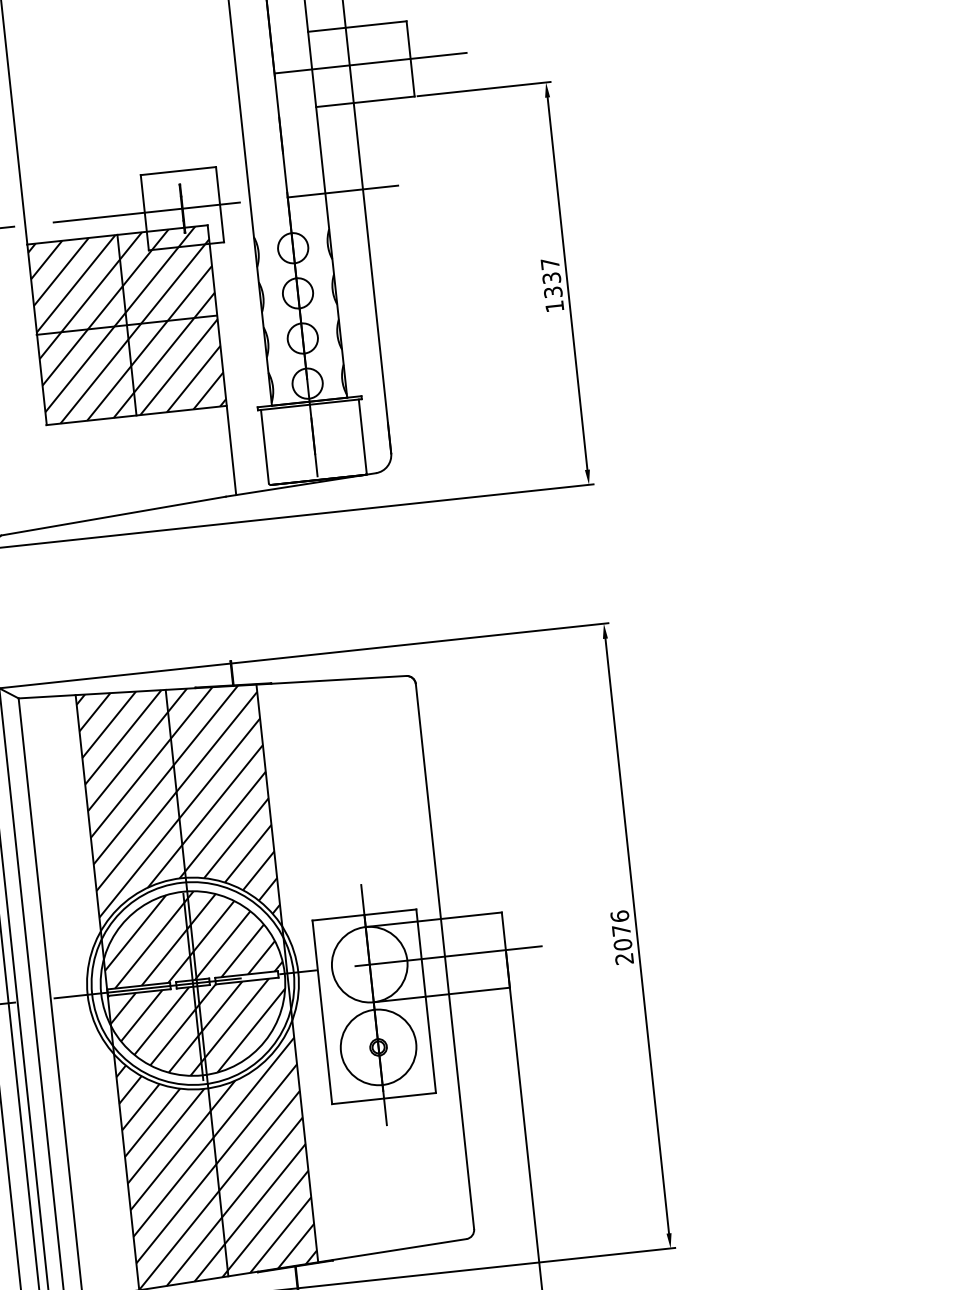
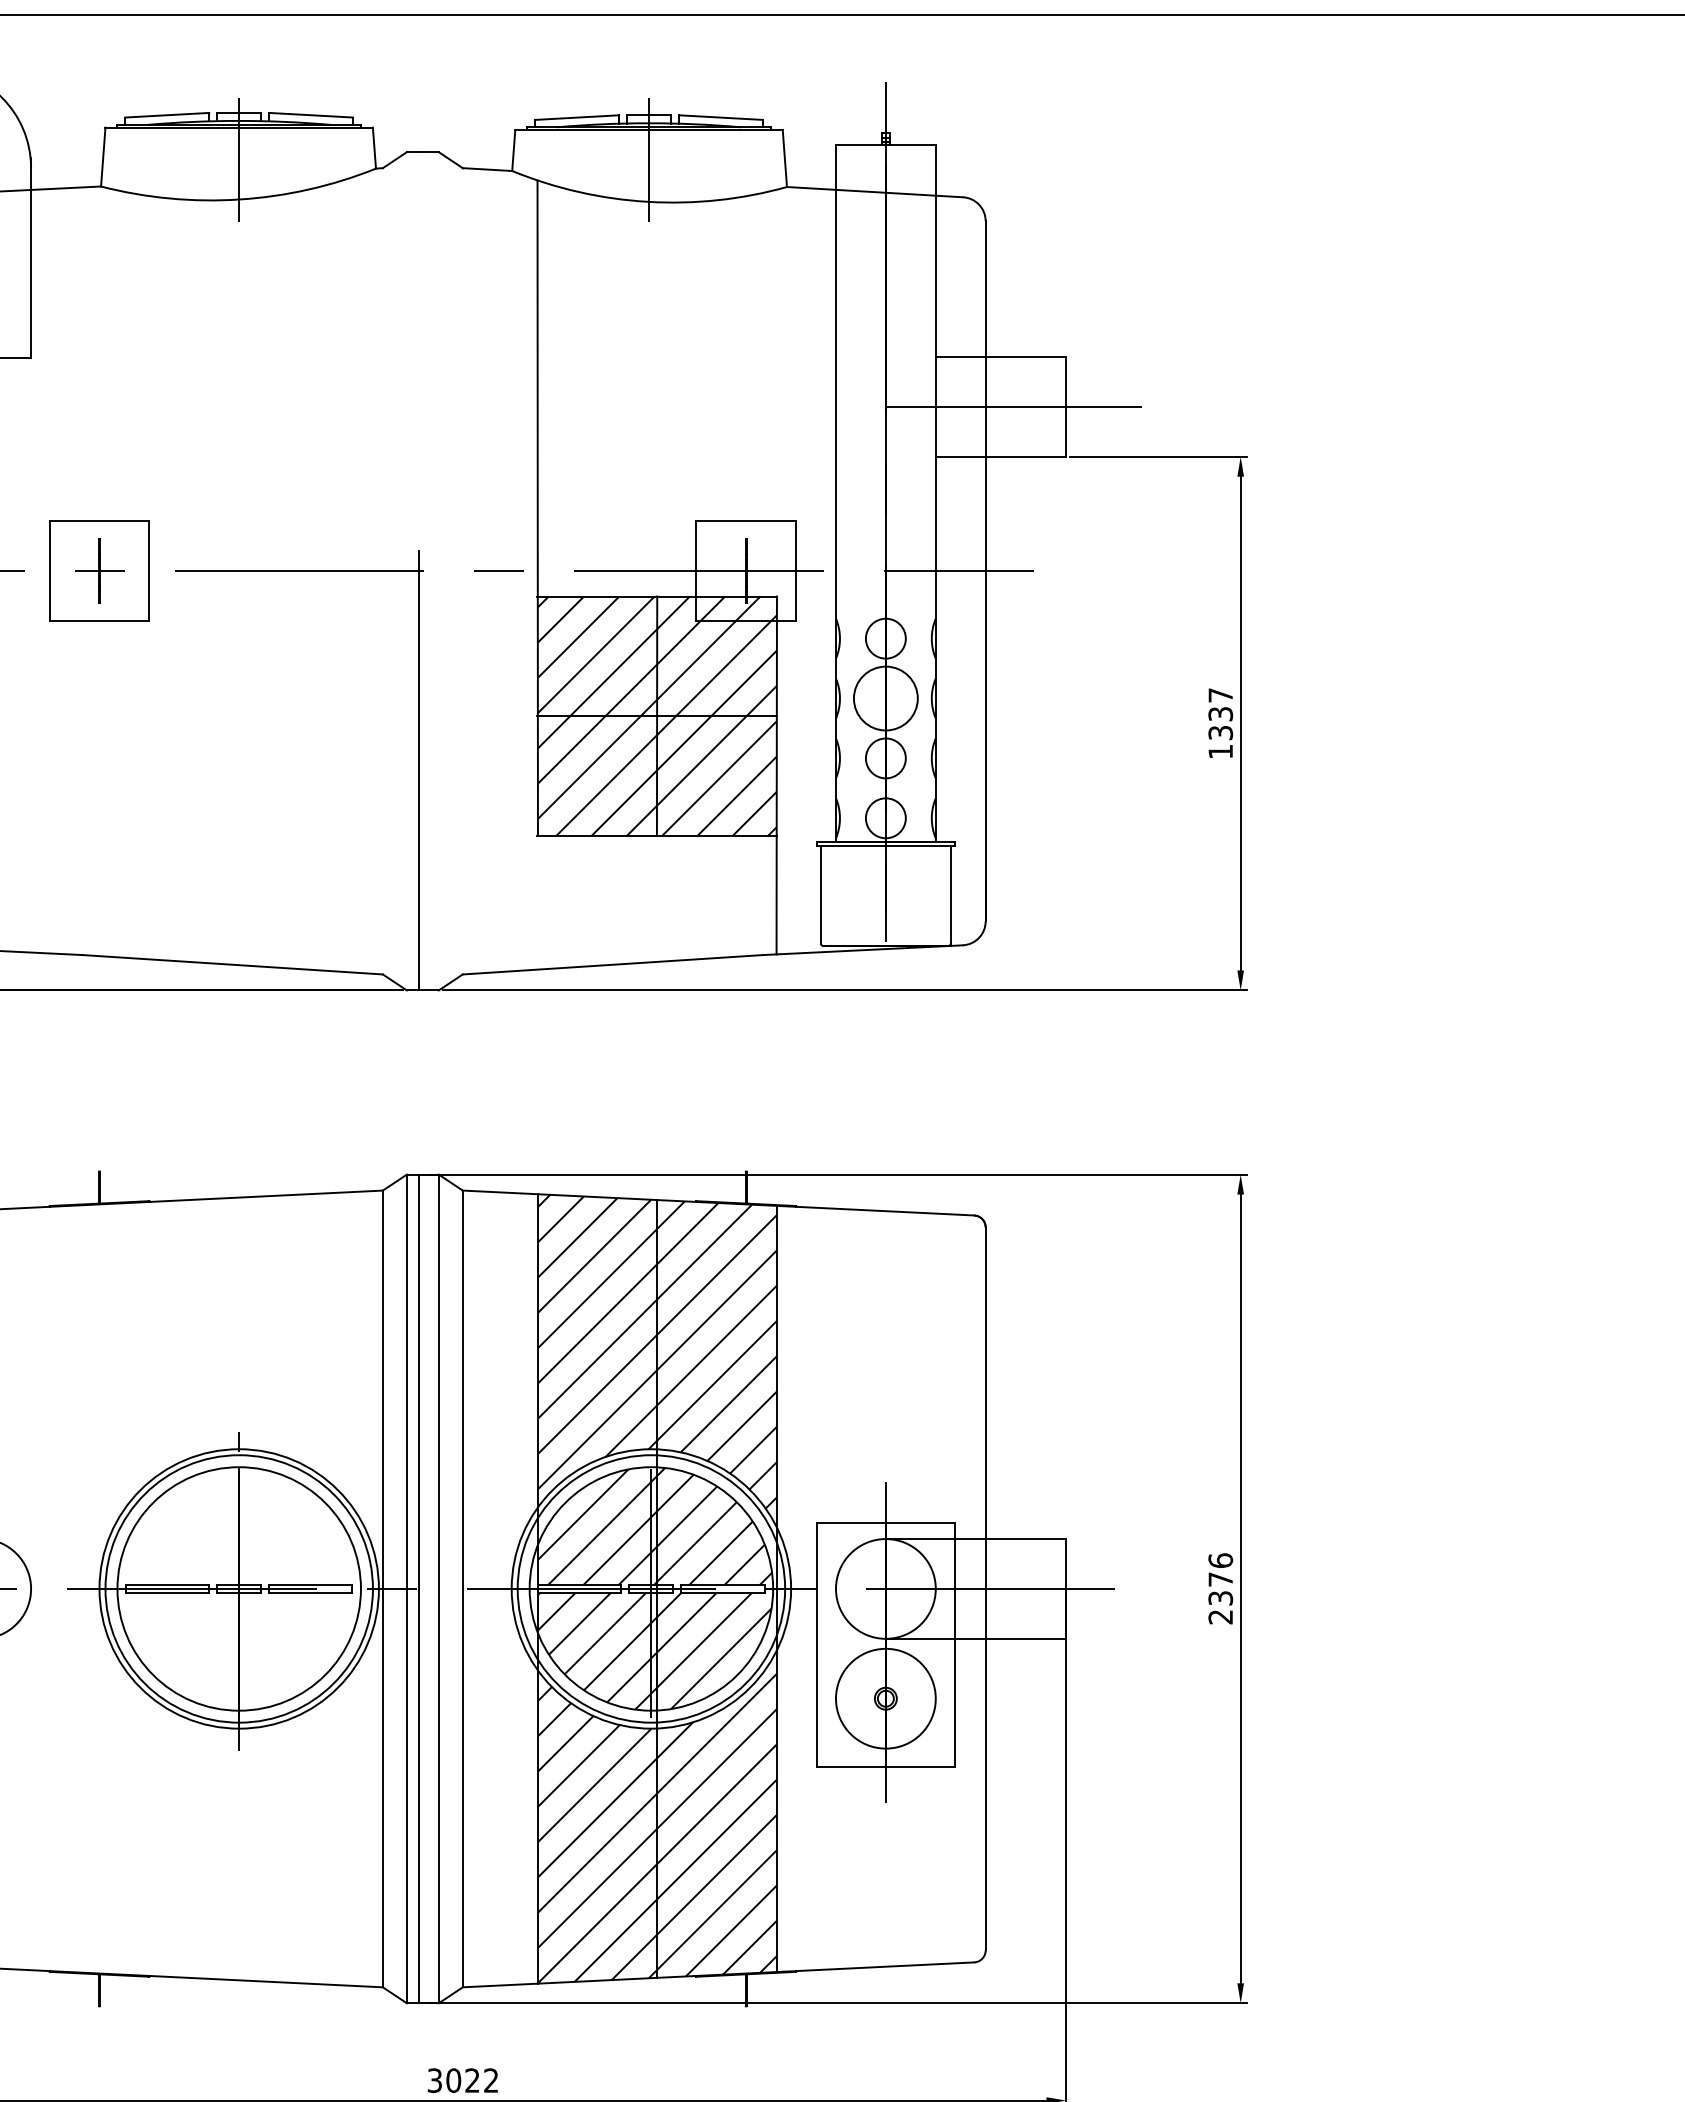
circle: (297, 293) -> (885, 698), size x1.6
text: (622, 944) -> (1220, 1598), 2076 -> 2376

